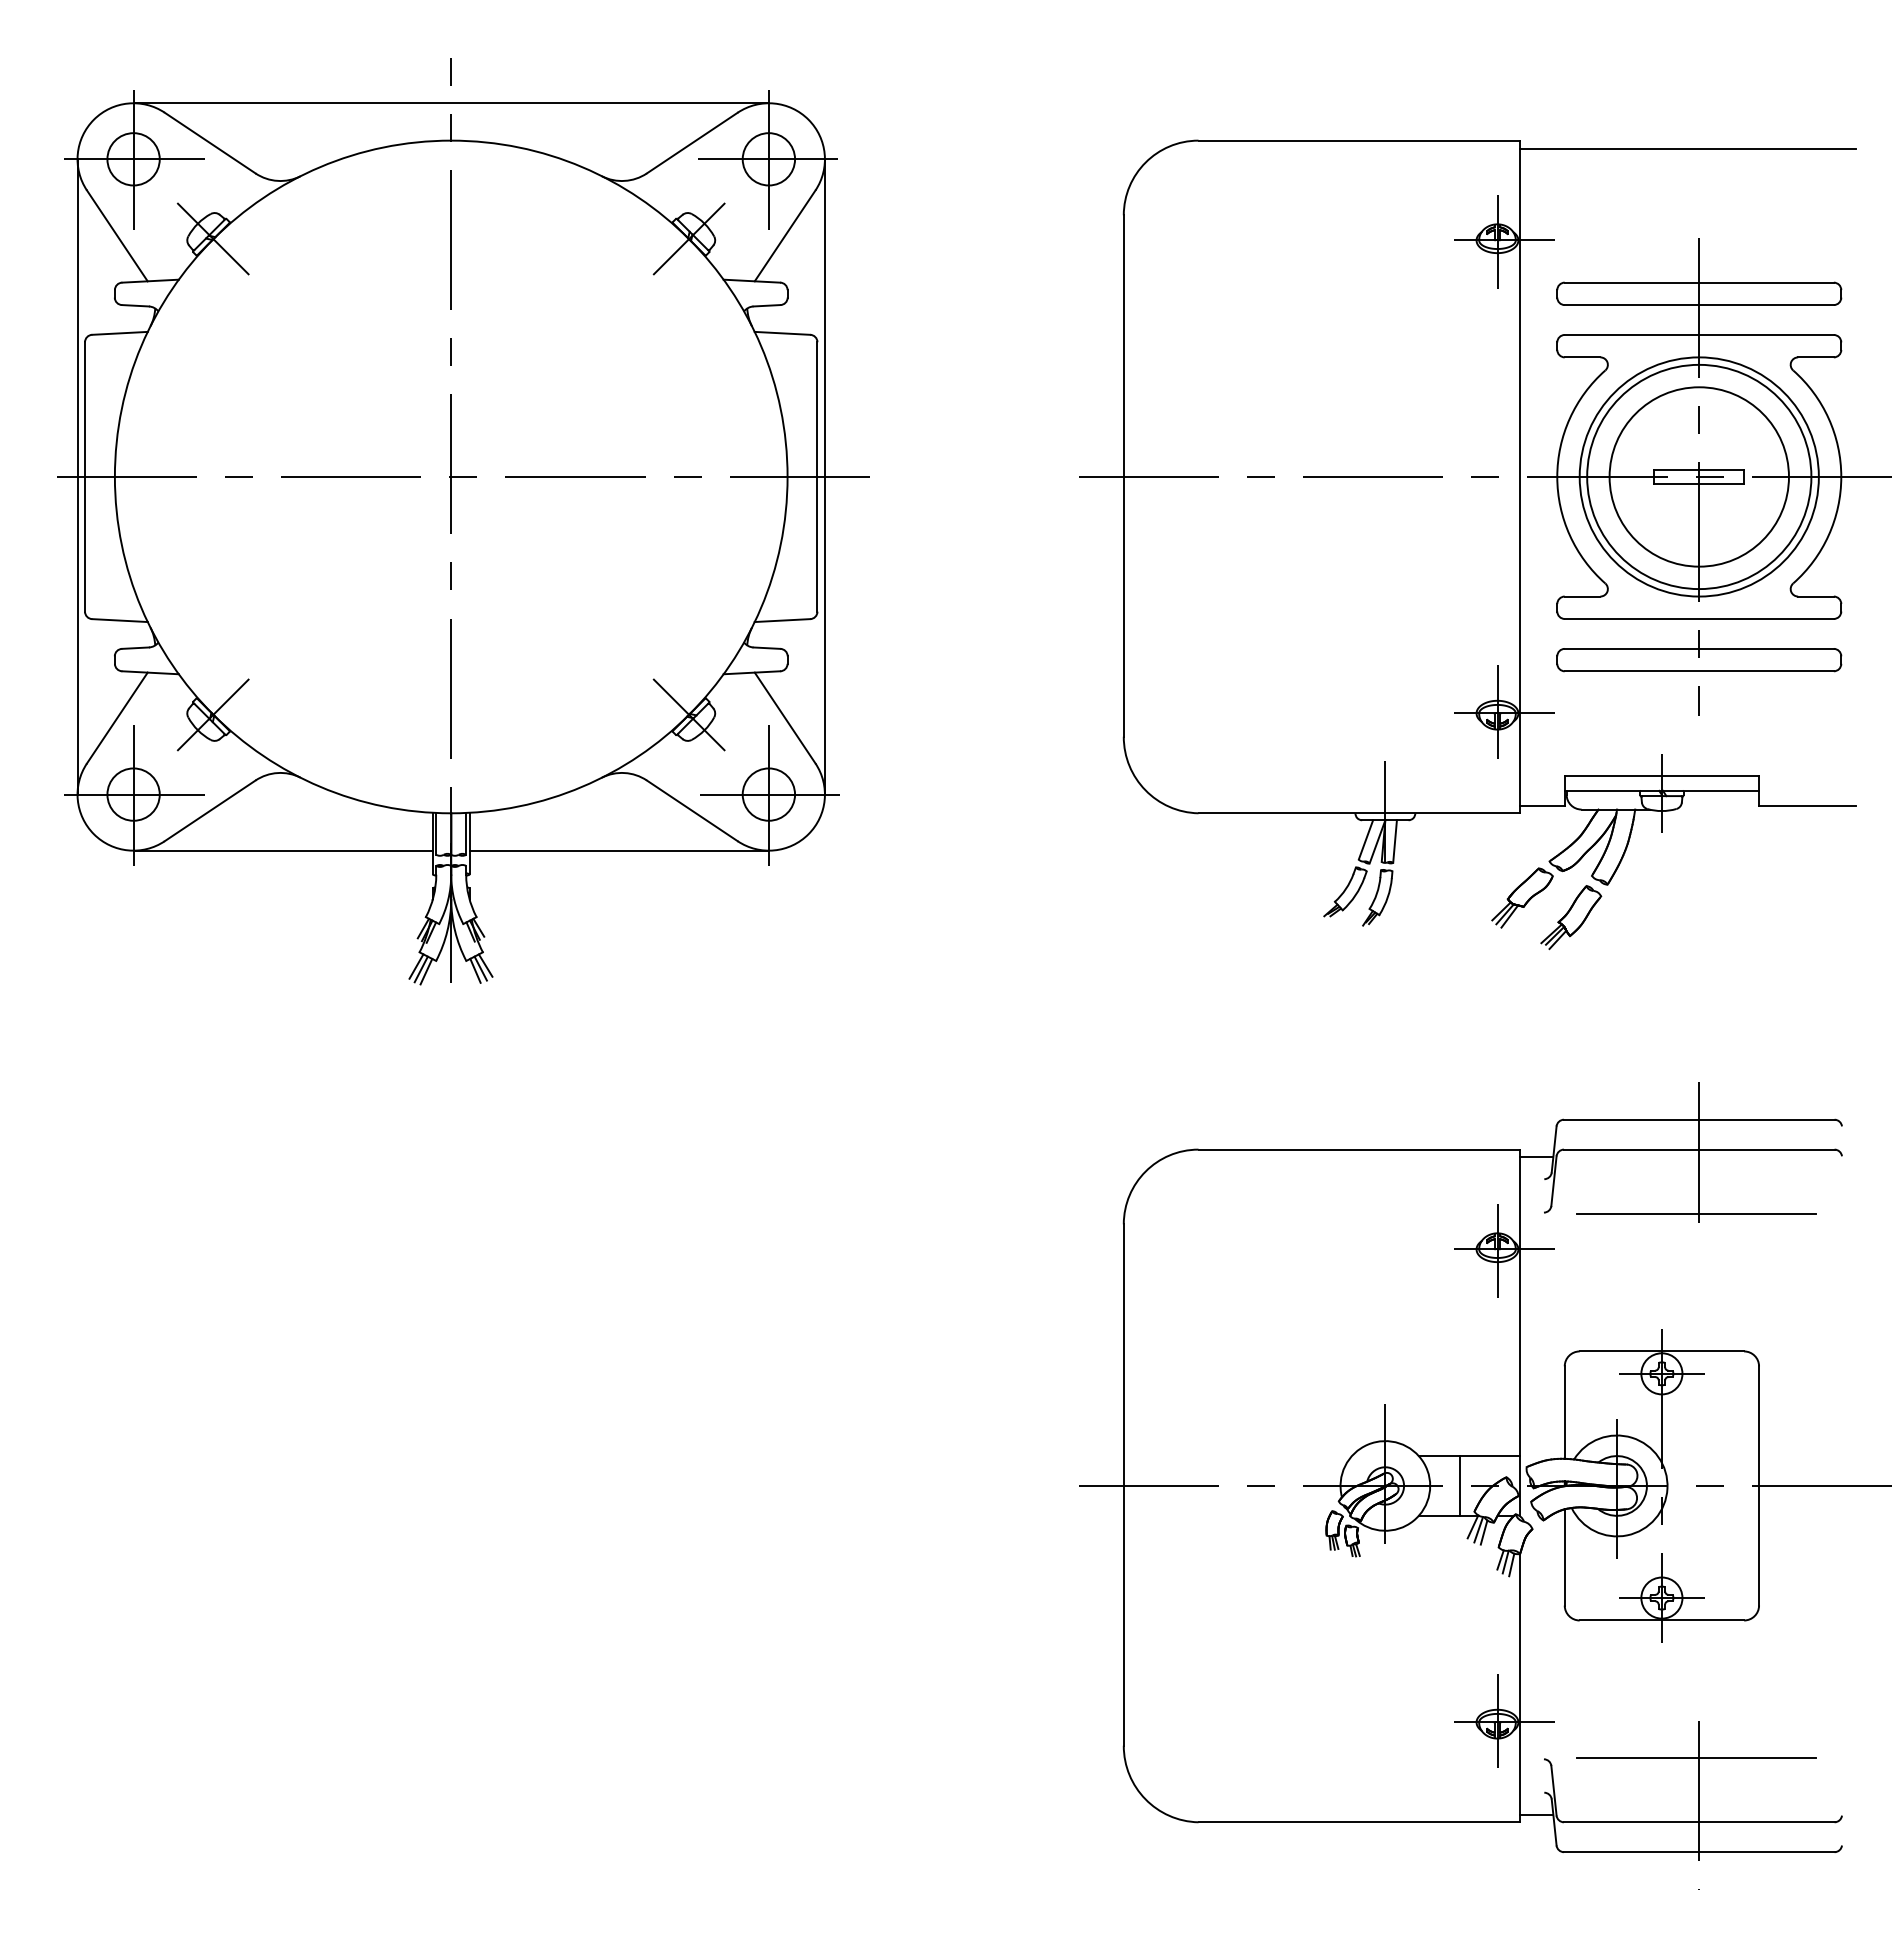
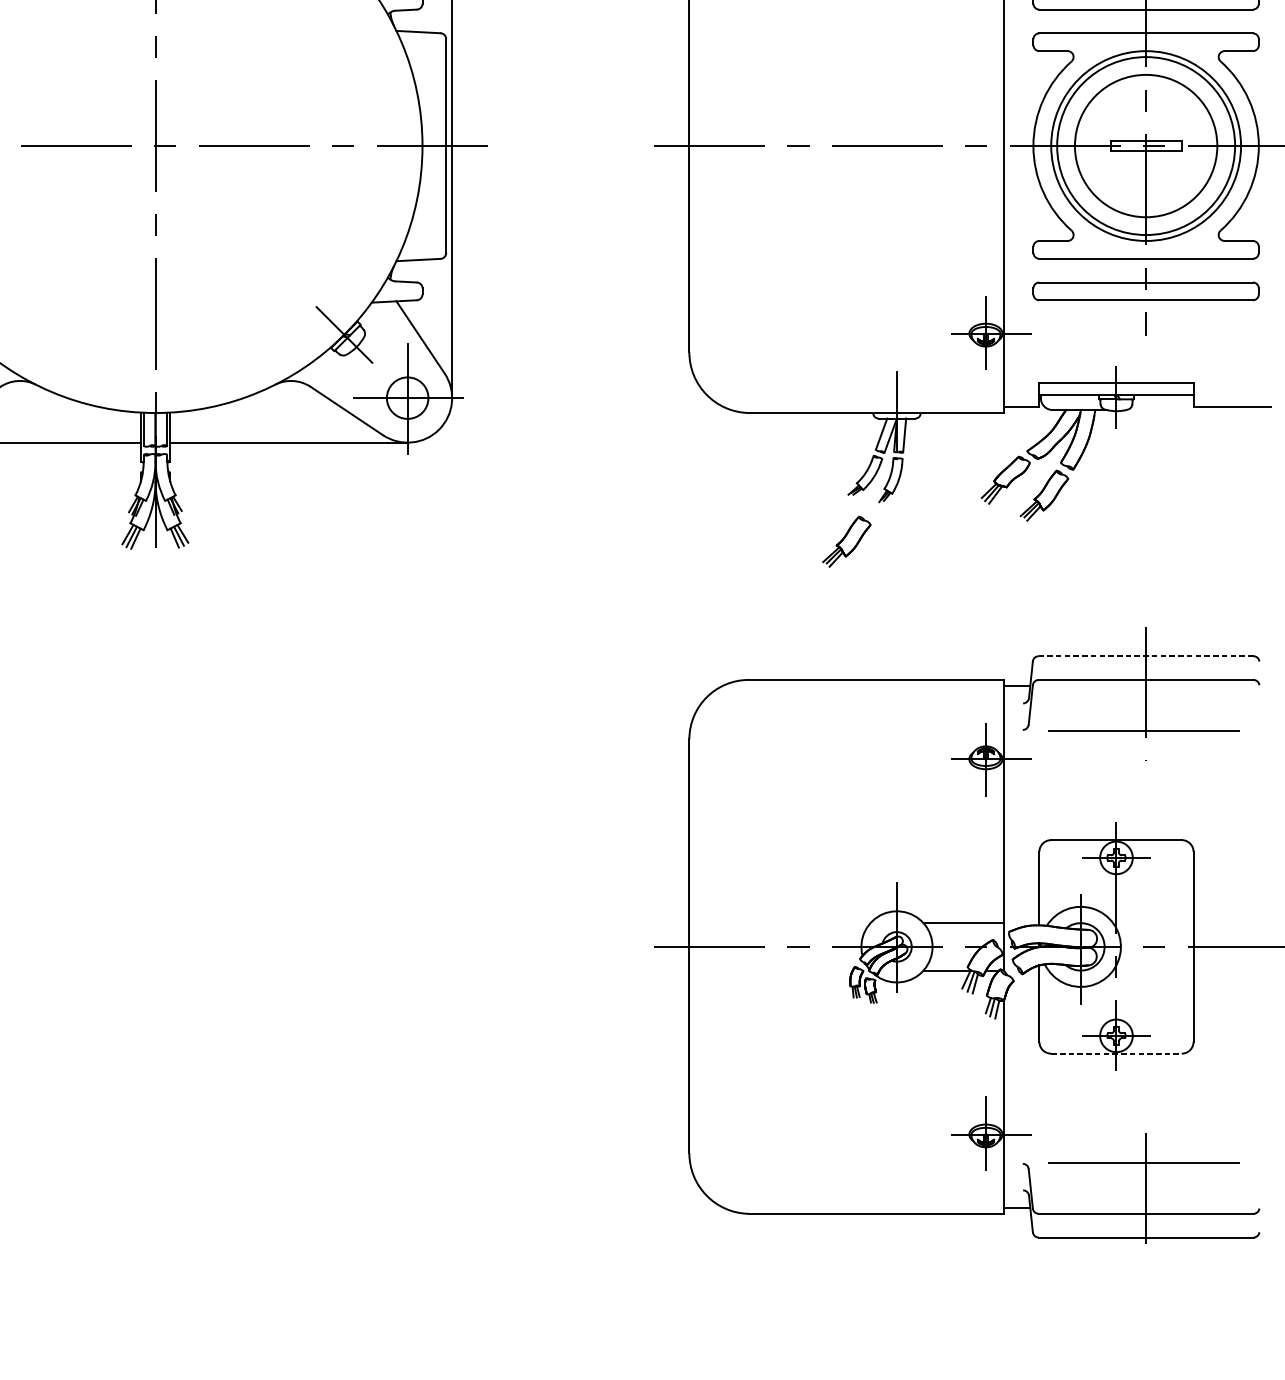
part: (1322, 975) -> (847, 541), added
line: (1698, 1119) -> (1145, 656), solid -> dashed
line: (1460, 1485) -> (956, 946), removed
line: (1662, 1620) -> (1116, 1053), solid -> dashed

